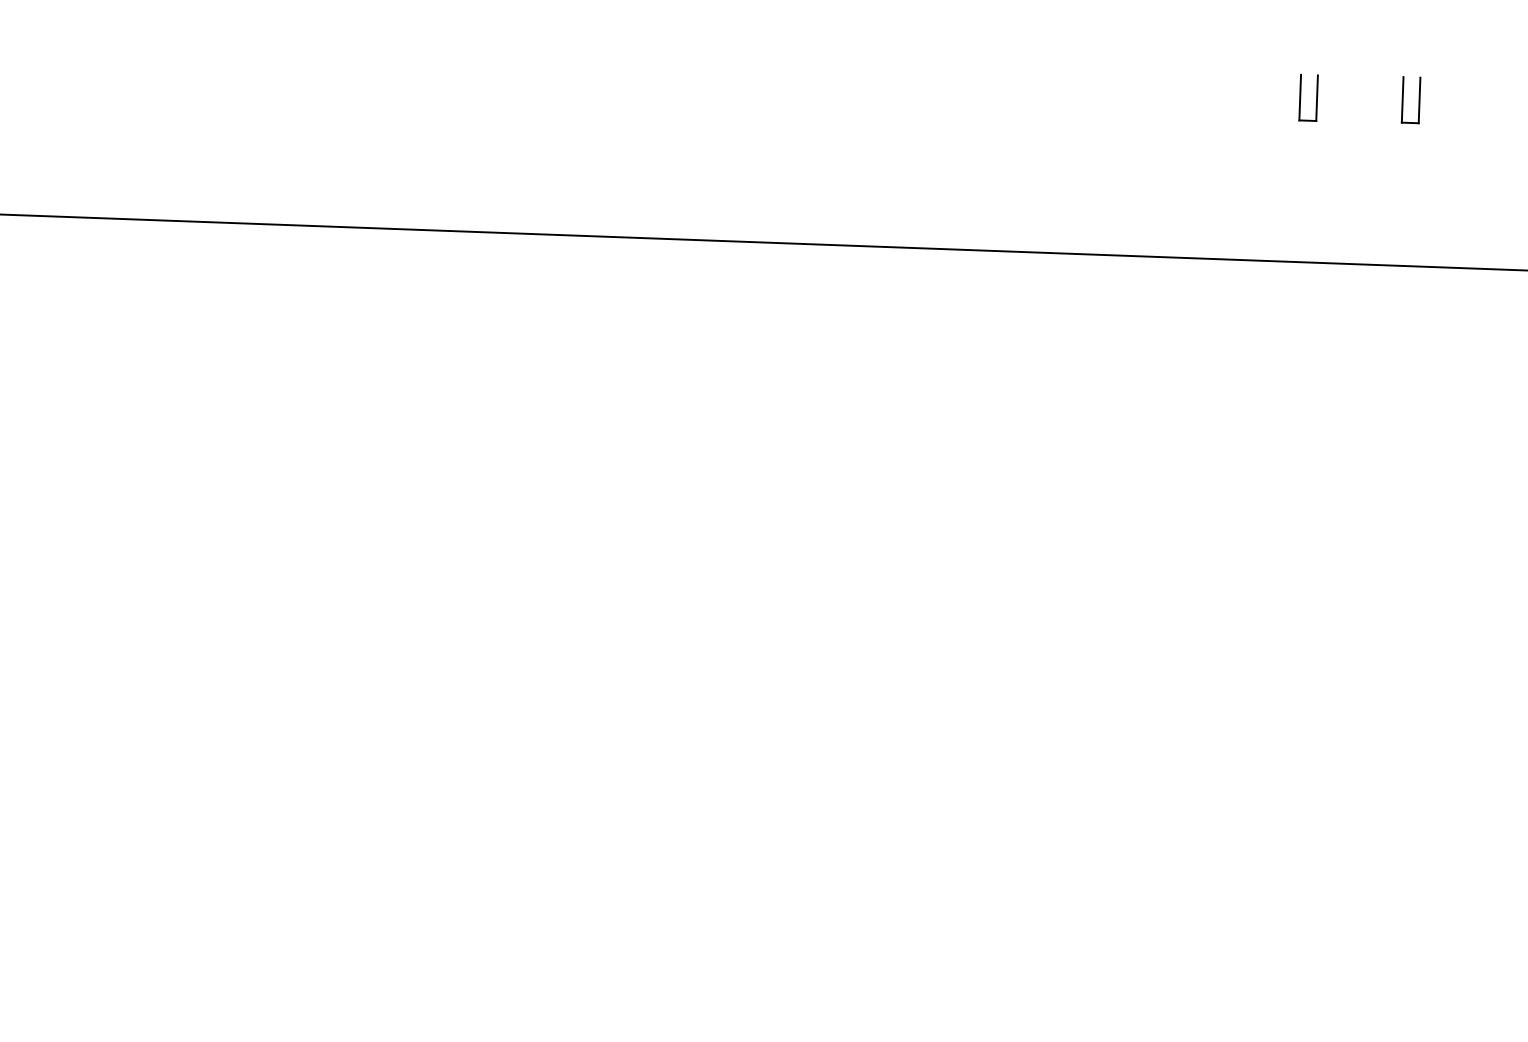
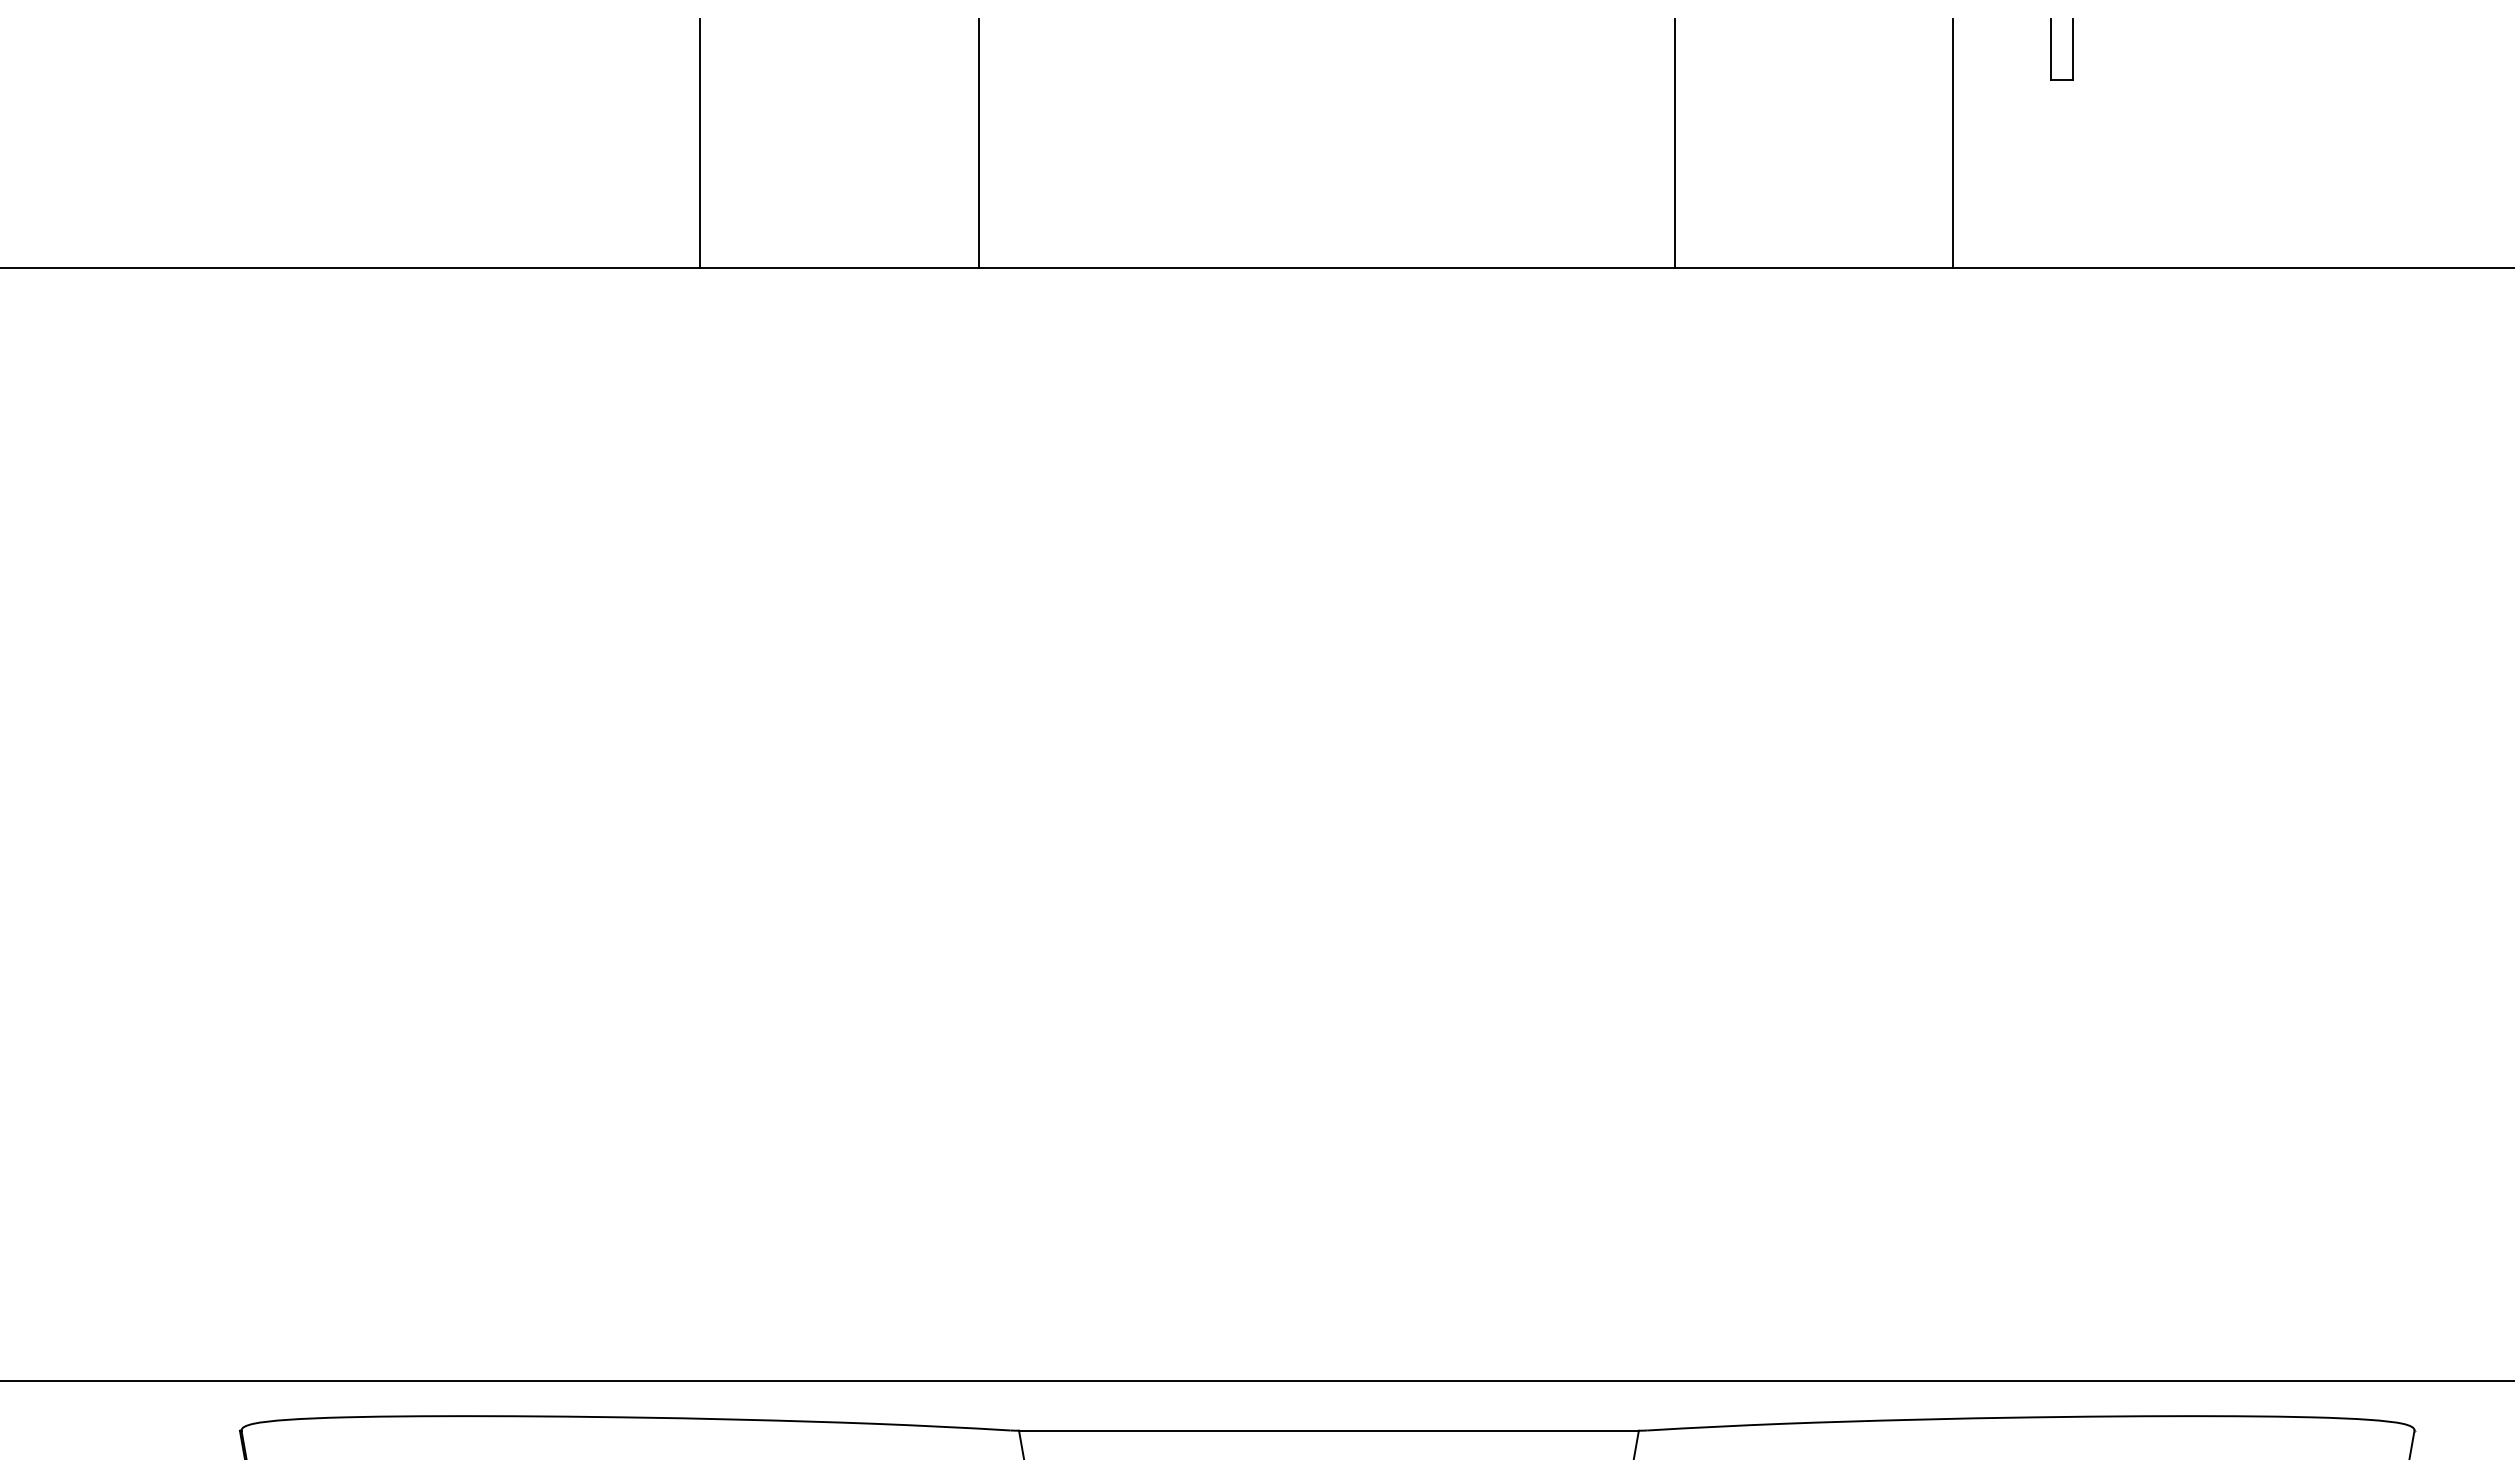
part: (1300, 97) -> (1916, 51), removed
line: (375, 133) -> (700, 143), added
line: (586, 141) -> (978, 143), added
line: (1115, 160) -> (1675, 143), added
line: (1326, 168) -> (1953, 143), added

